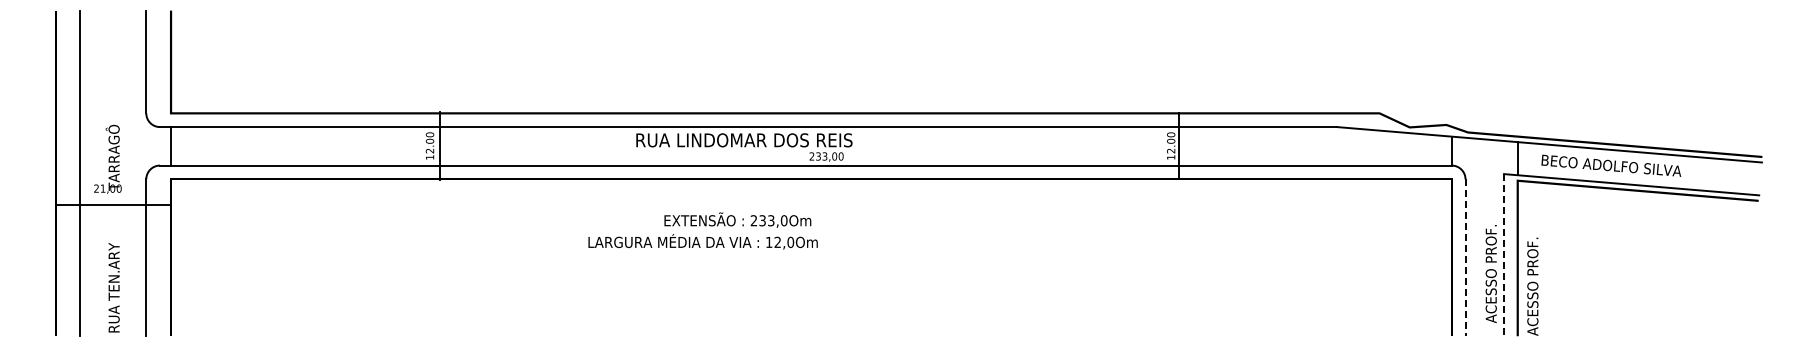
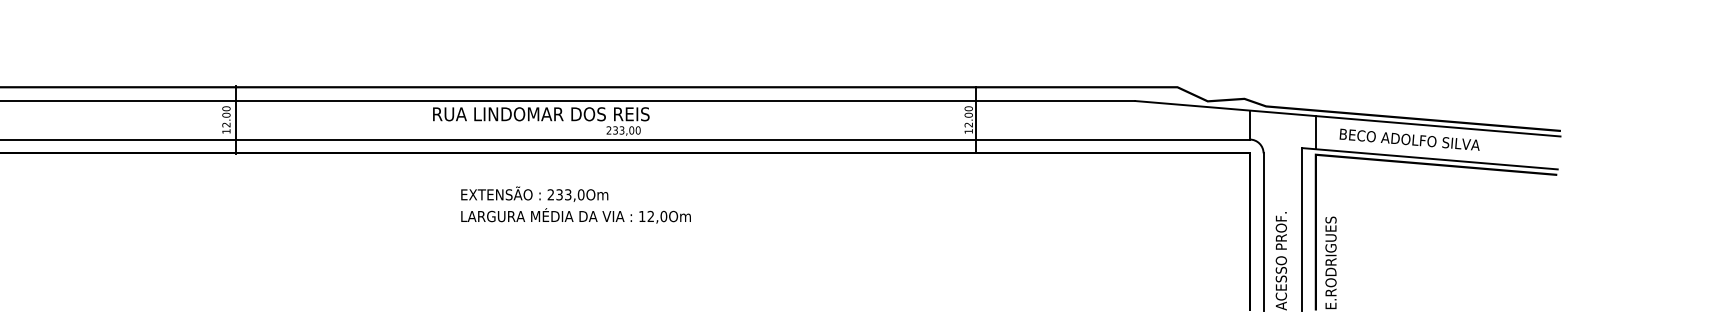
text: (702, 241) -> (575, 215), moved
line: (1503, 255) -> (1301, 229), dashed -> solid
line: (1465, 258) -> (1263, 232), dashed -> solid
text: (1490, 274) -> (1280, 261), moved
text: (1532, 286) -> (1330, 260), ACESSO PROF. -> E.RODRIGUES

